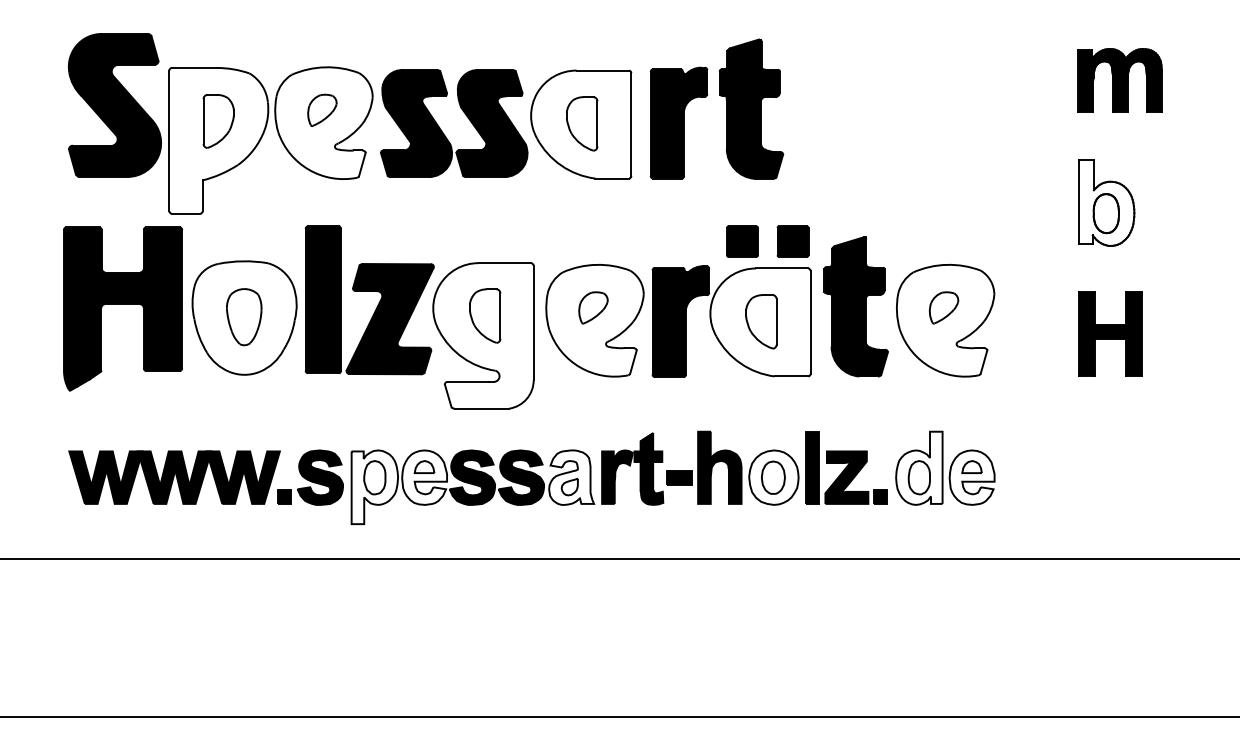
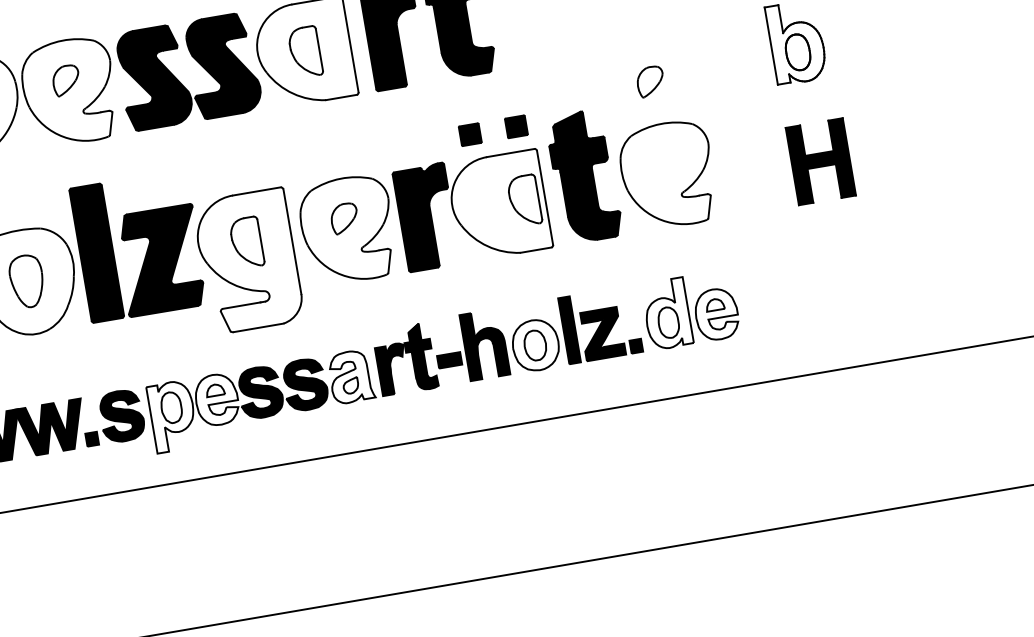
part: (742, 241) -> (470, 134), size x0.7
part: (792, 241) -> (515, 126), size x0.7
part: (943, 307) -> (650, 81), moved
part: (761, 321) -> (524, 200), moved

